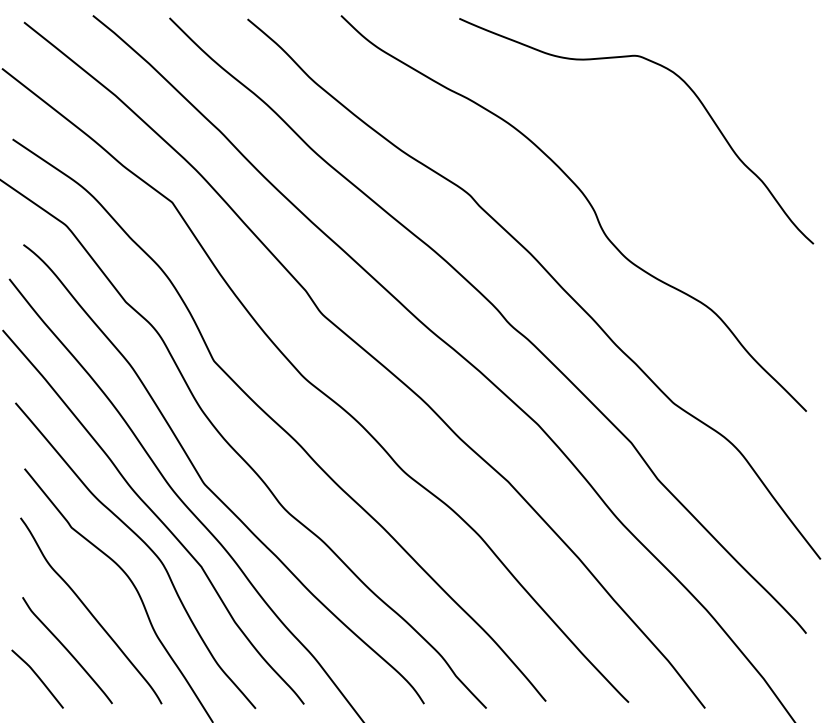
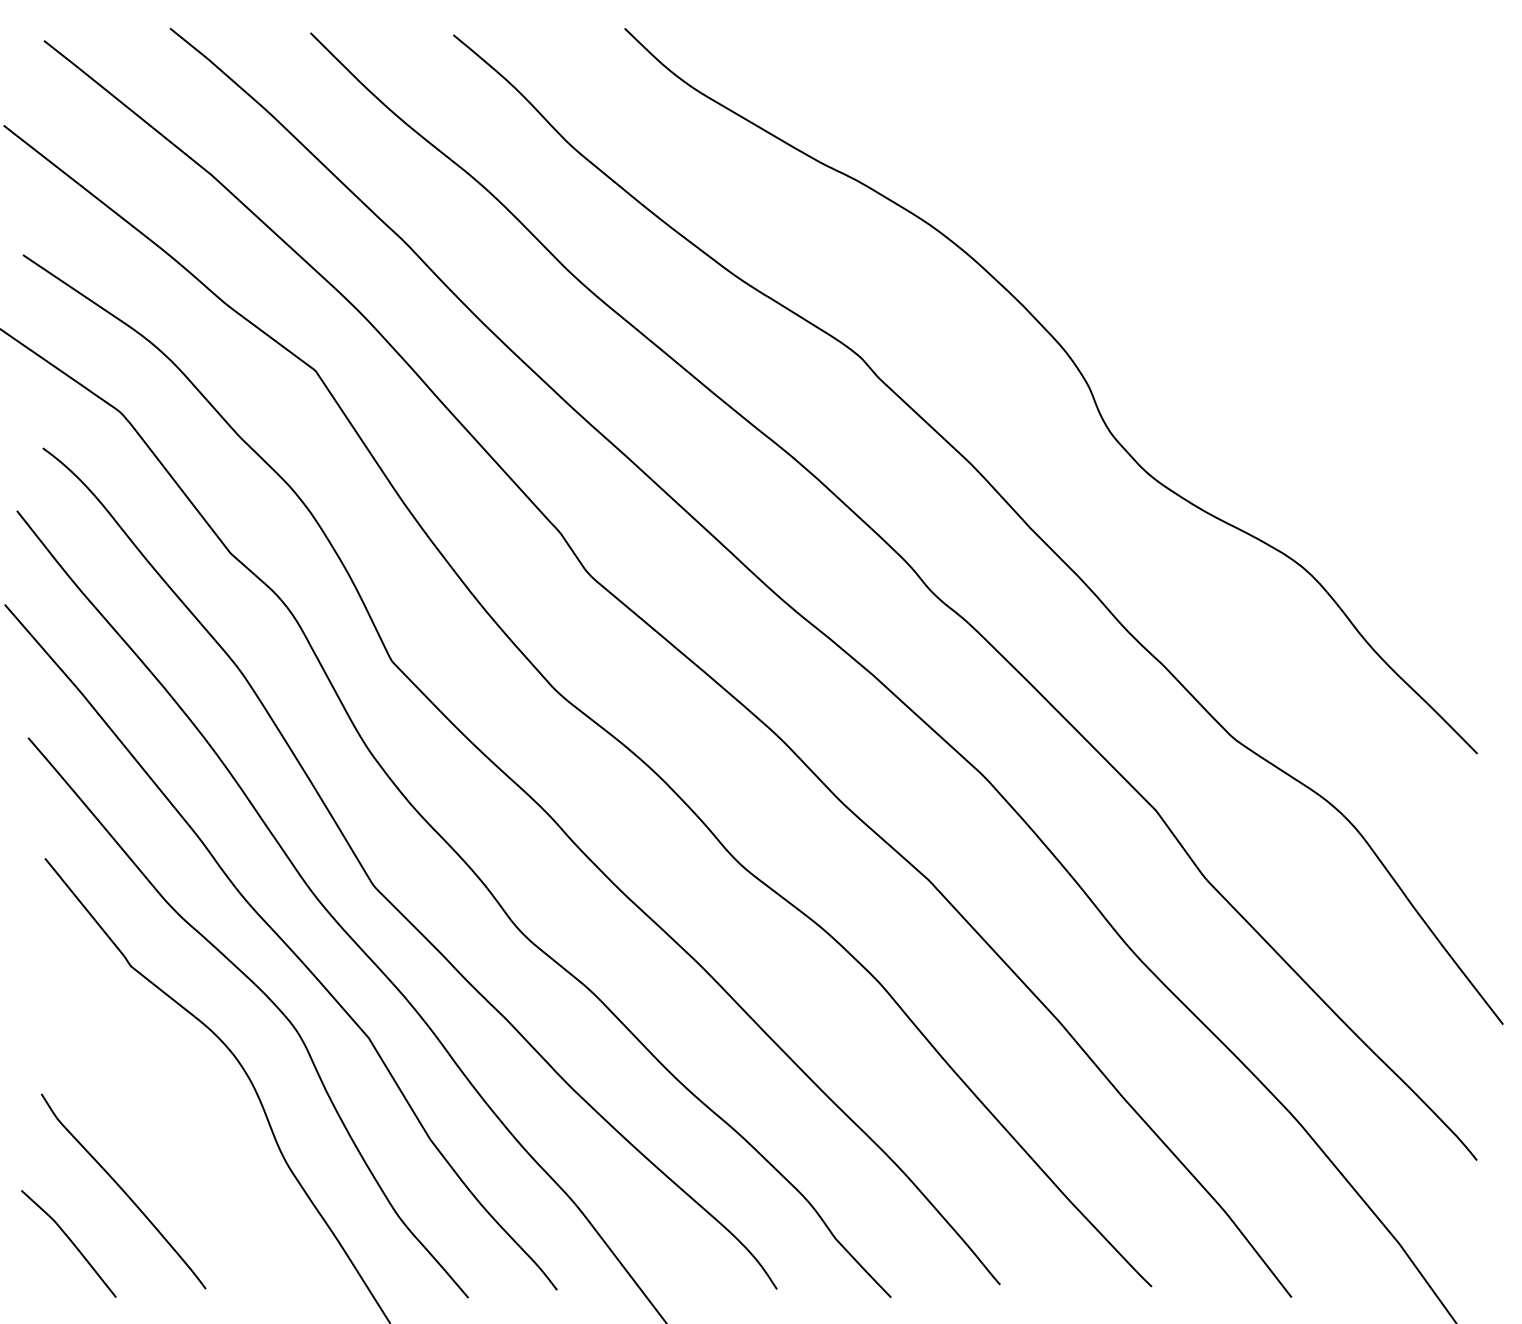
curve: (690, 90) -> (1264, 165), removed
curve: (90, 611) -> (165, 1119), removed

